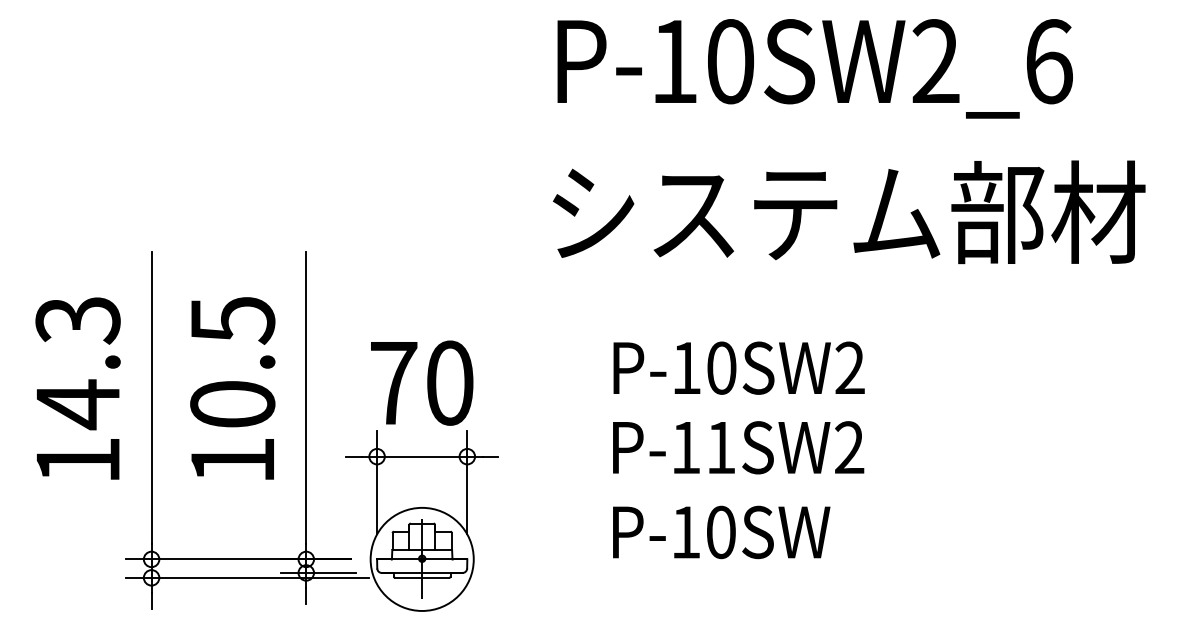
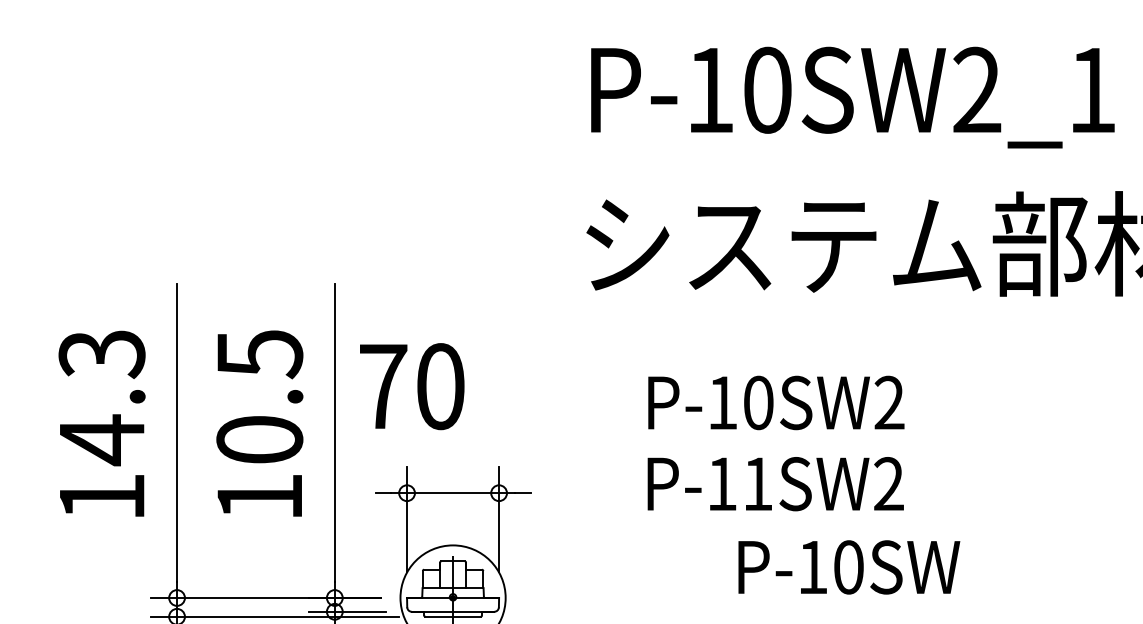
text: (1049, 61) -> (1092, 90), P-10SW2_6 -> P-10SW2_1
text: (422, 382) -> (412, 385), moved
text: (721, 532) -> (849, 567), moved

